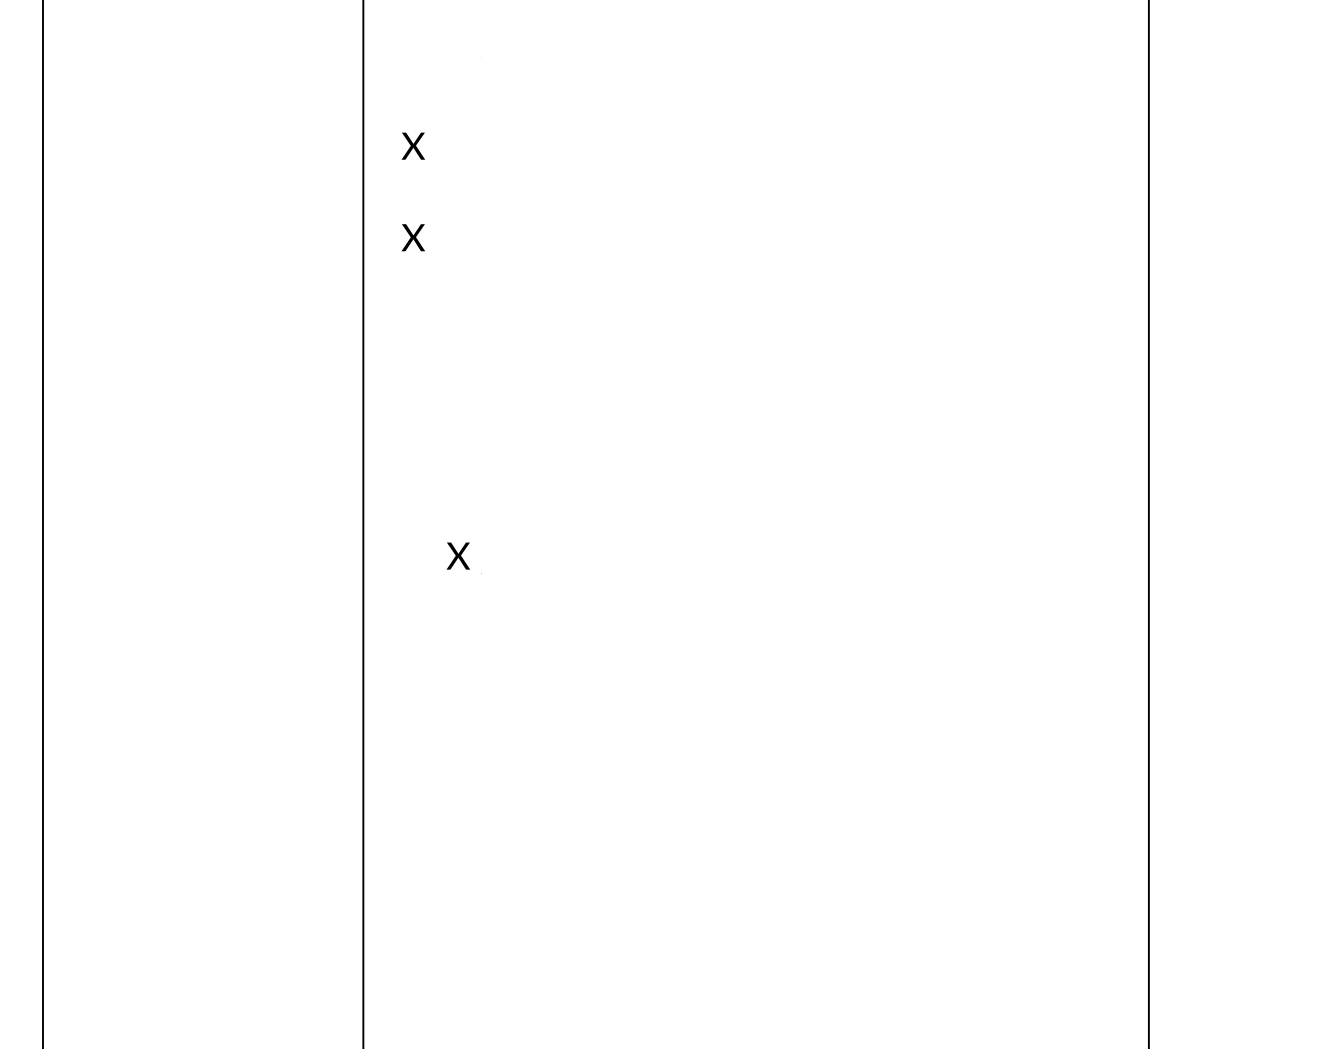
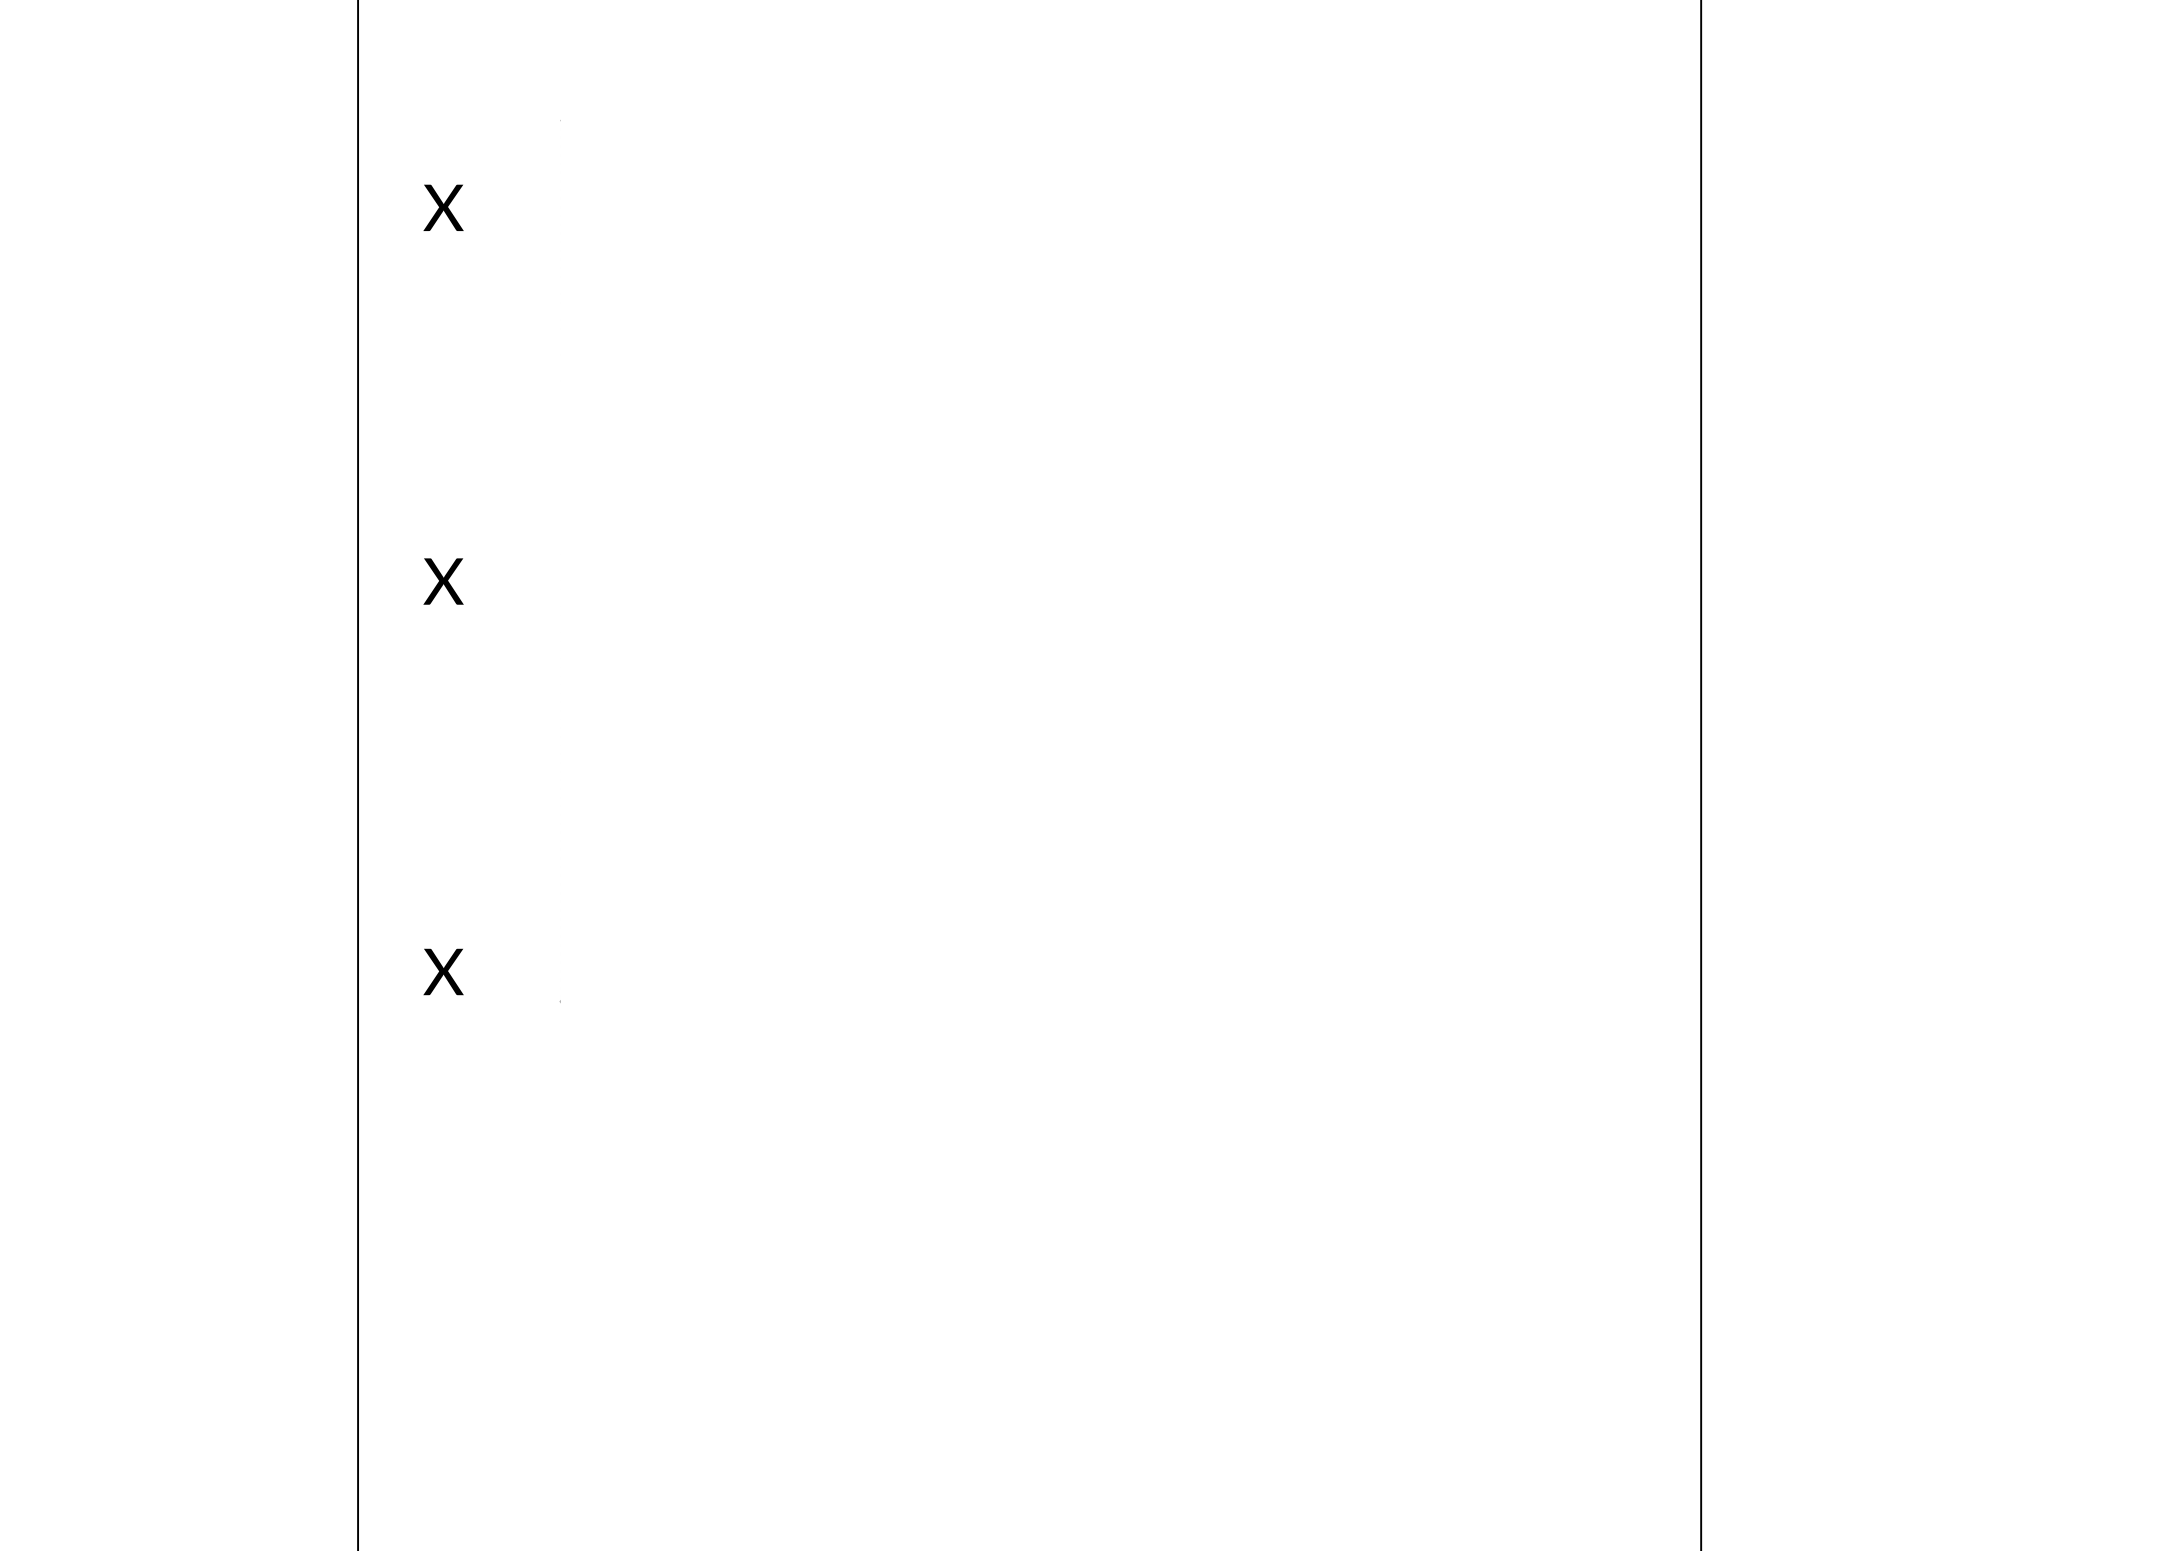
text: (412, 145) -> (442, 206), moved
text: (412, 237) -> (442, 581), moved
text: (457, 555) -> (442, 970), moved

